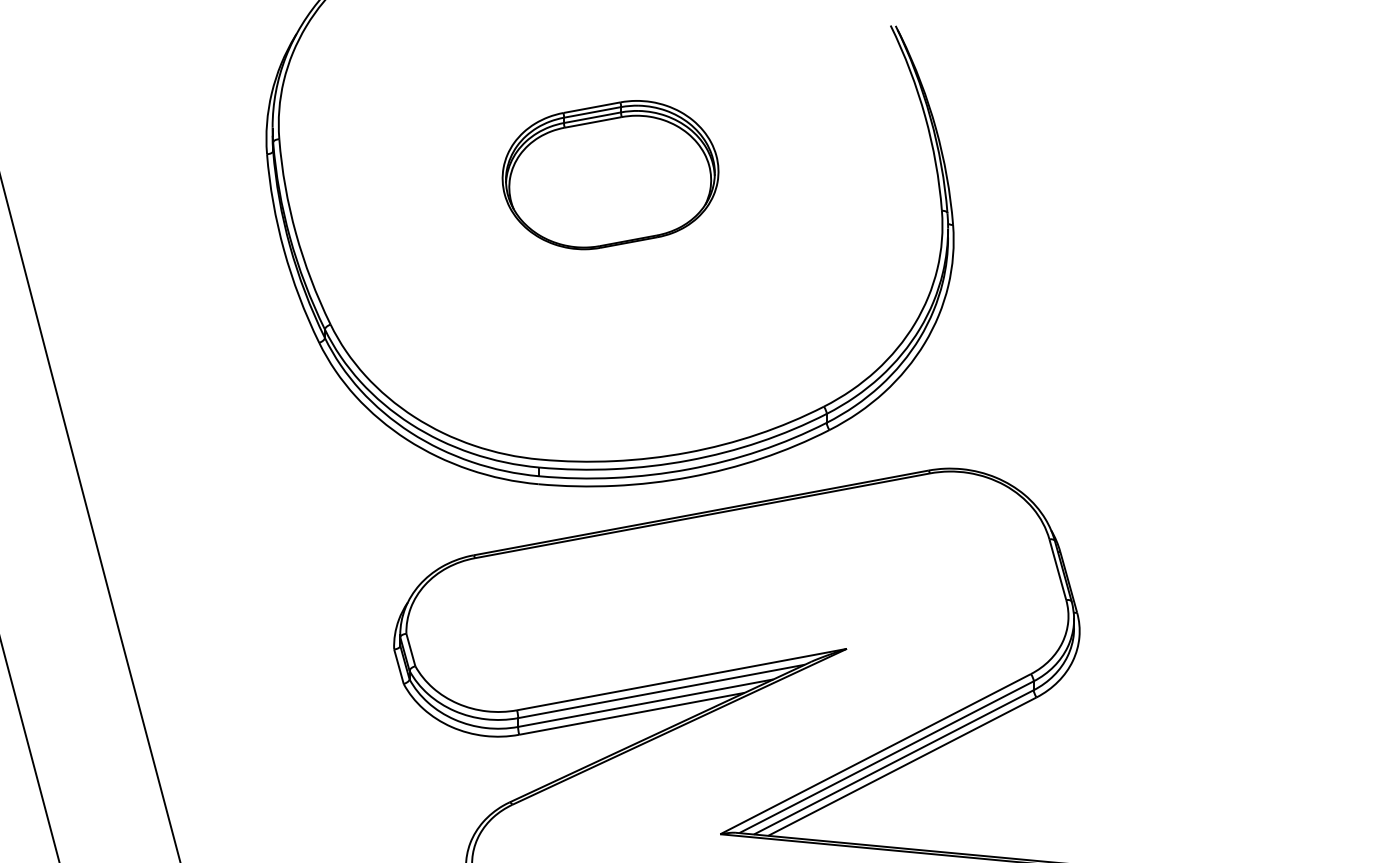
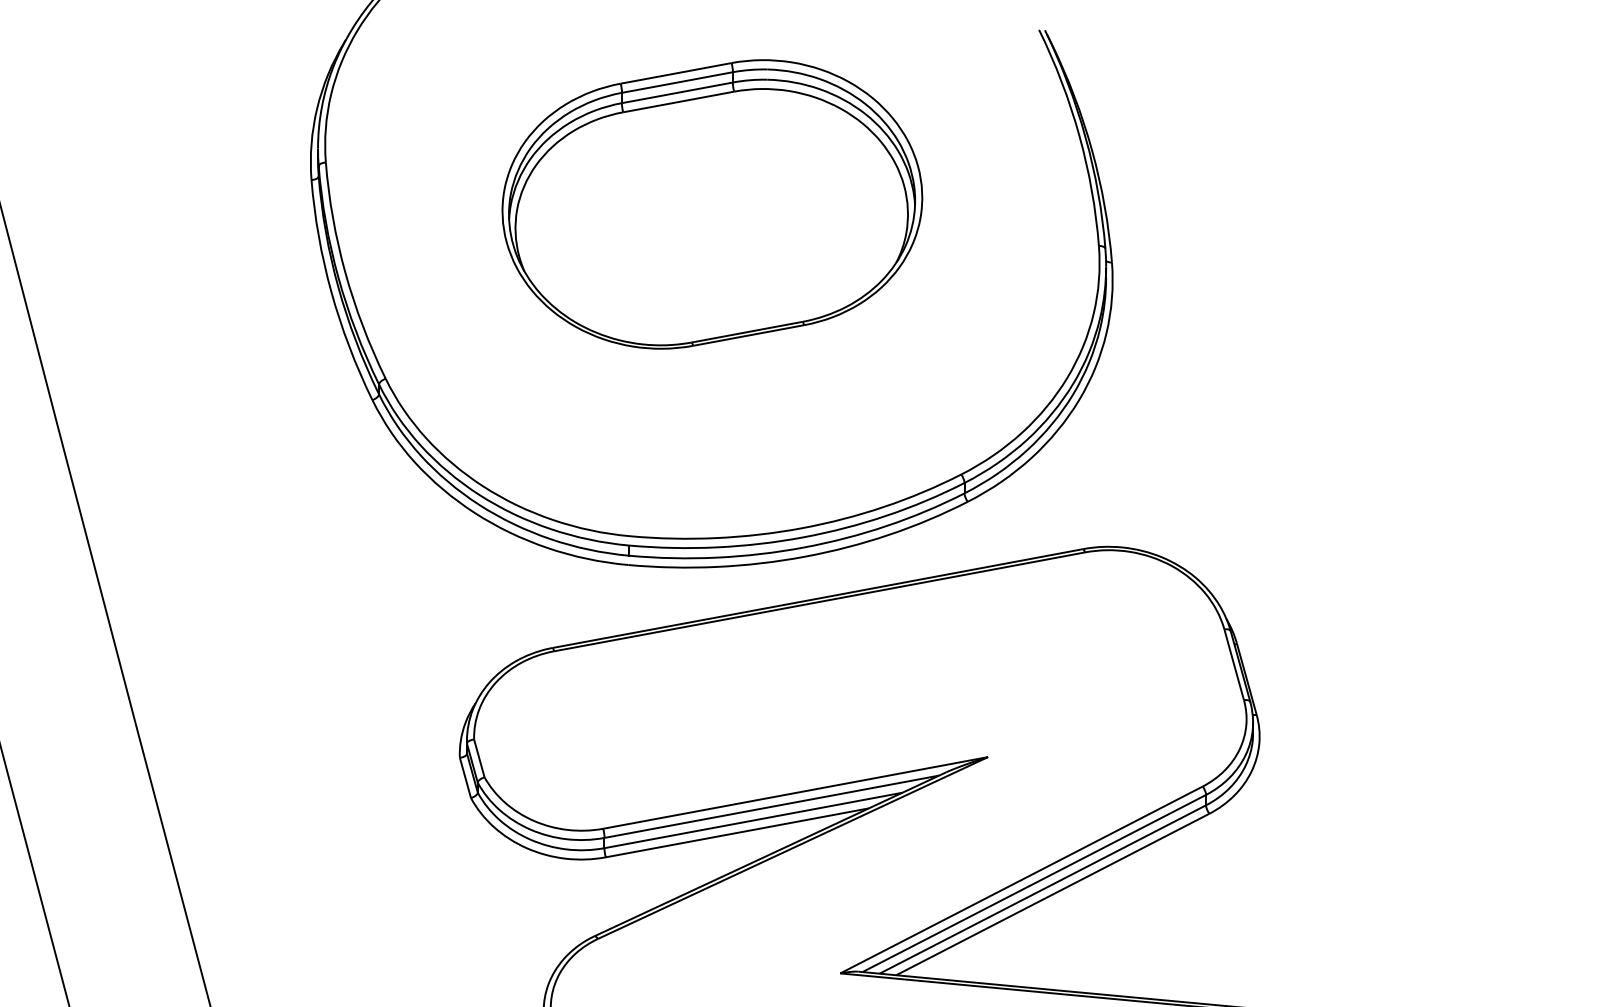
part: (610, 174) -> (712, 203), size x1.67

